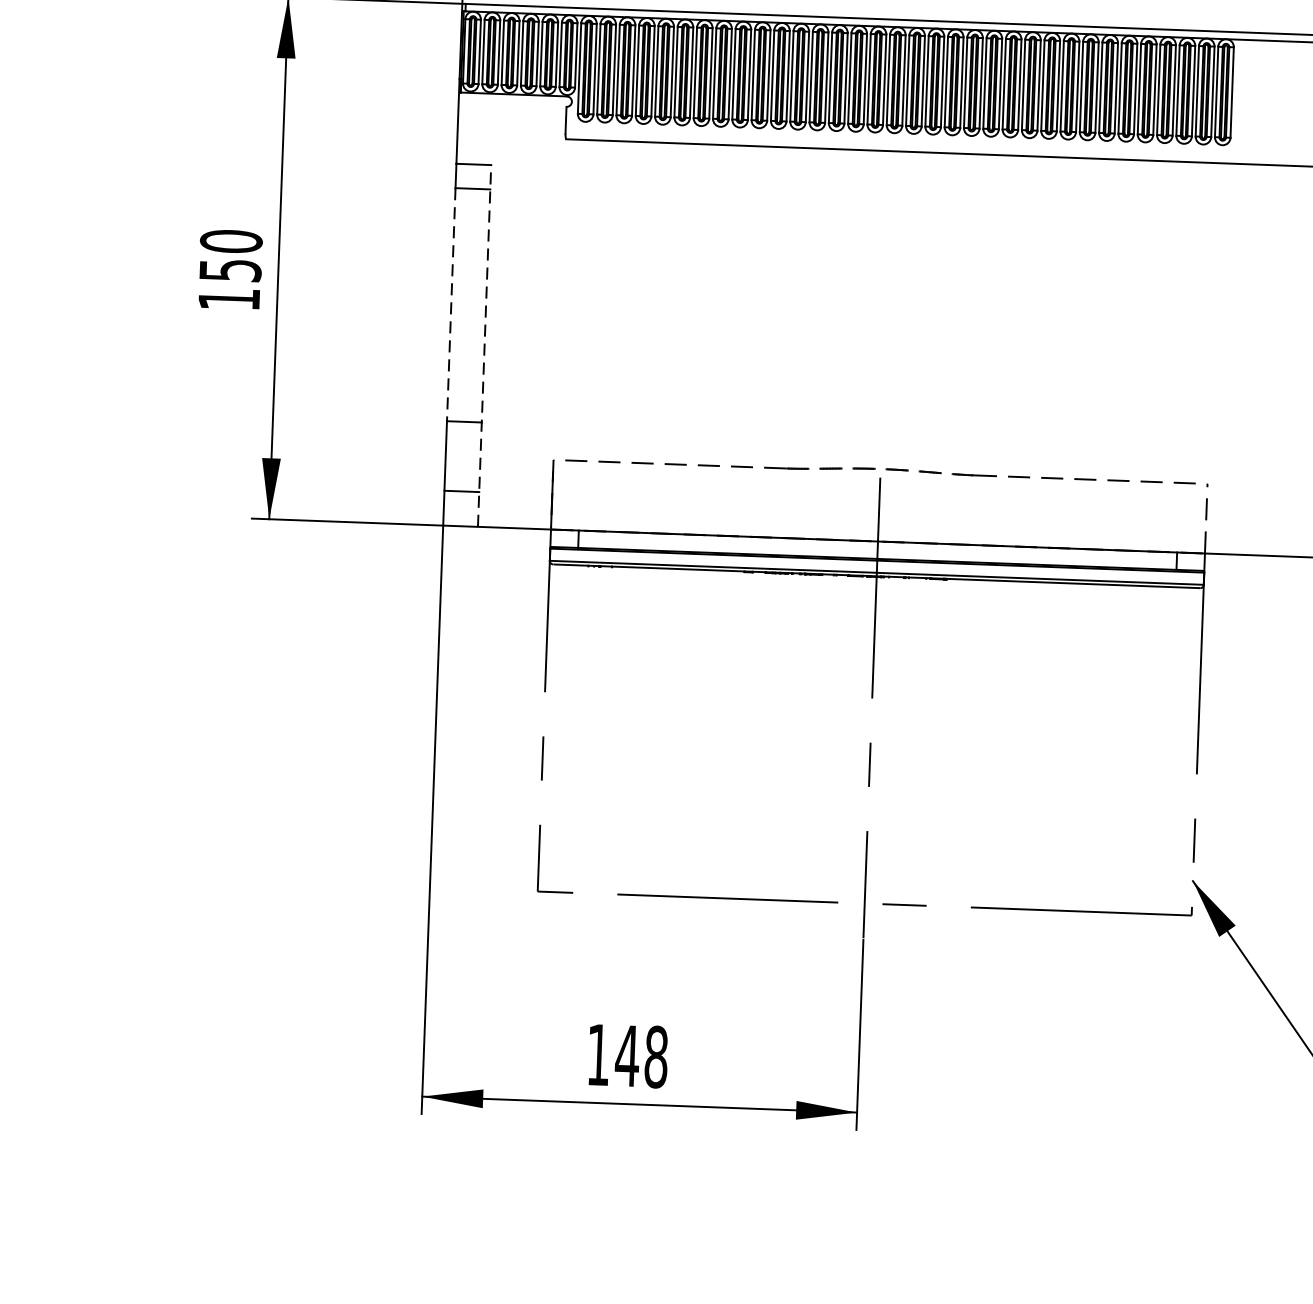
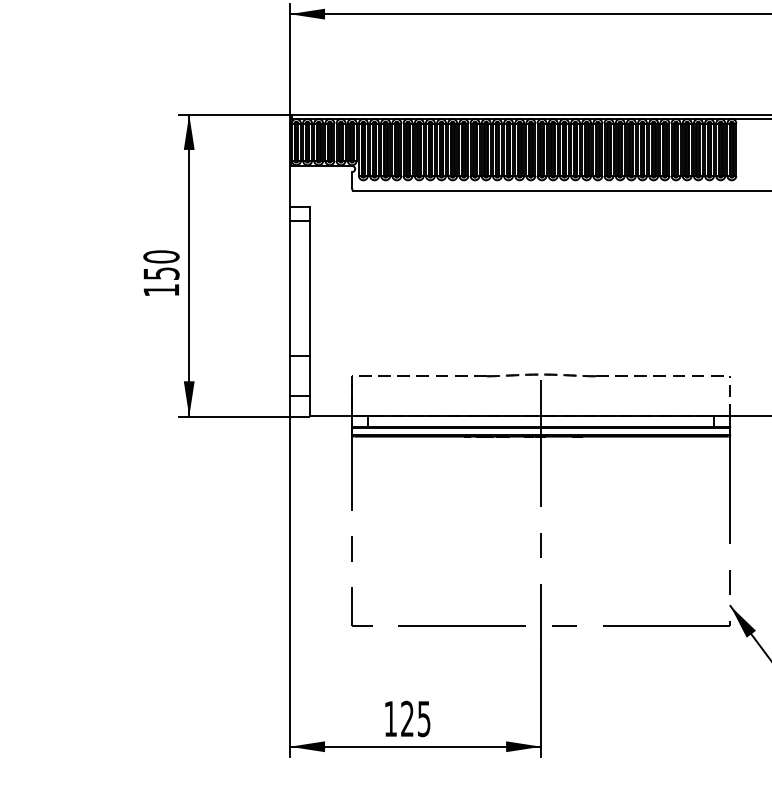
line: (450, 305) -> (289, 289), dashed -> solid
line: (483, 345) -> (309, 311), dashed -> solid
text: (641, 1055) -> (415, 718), 148 -> 125

